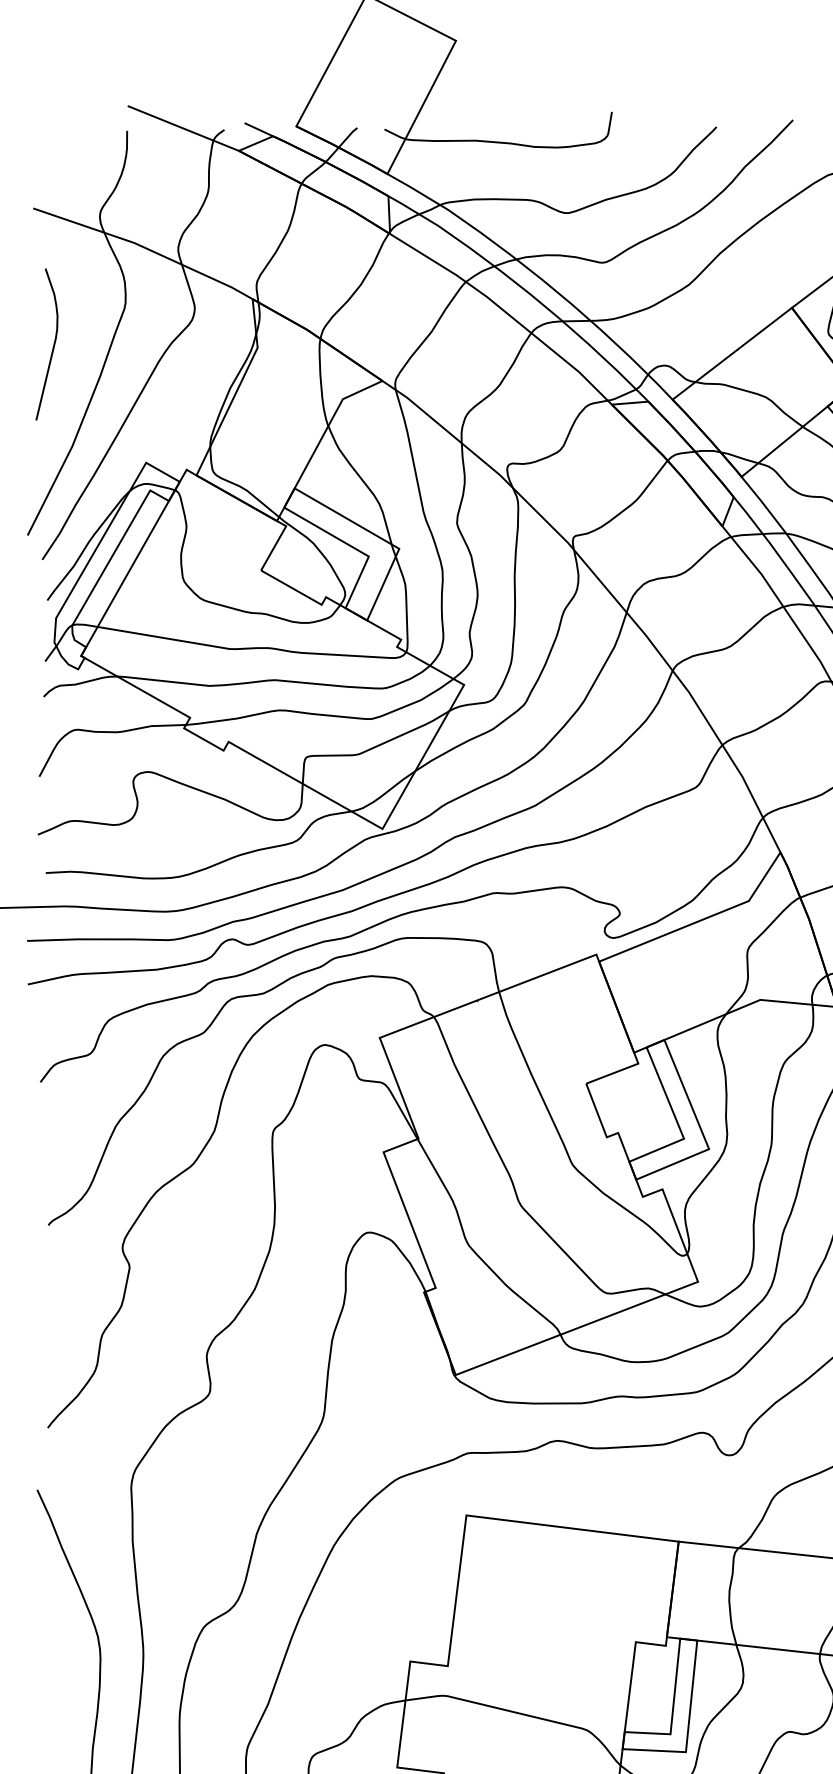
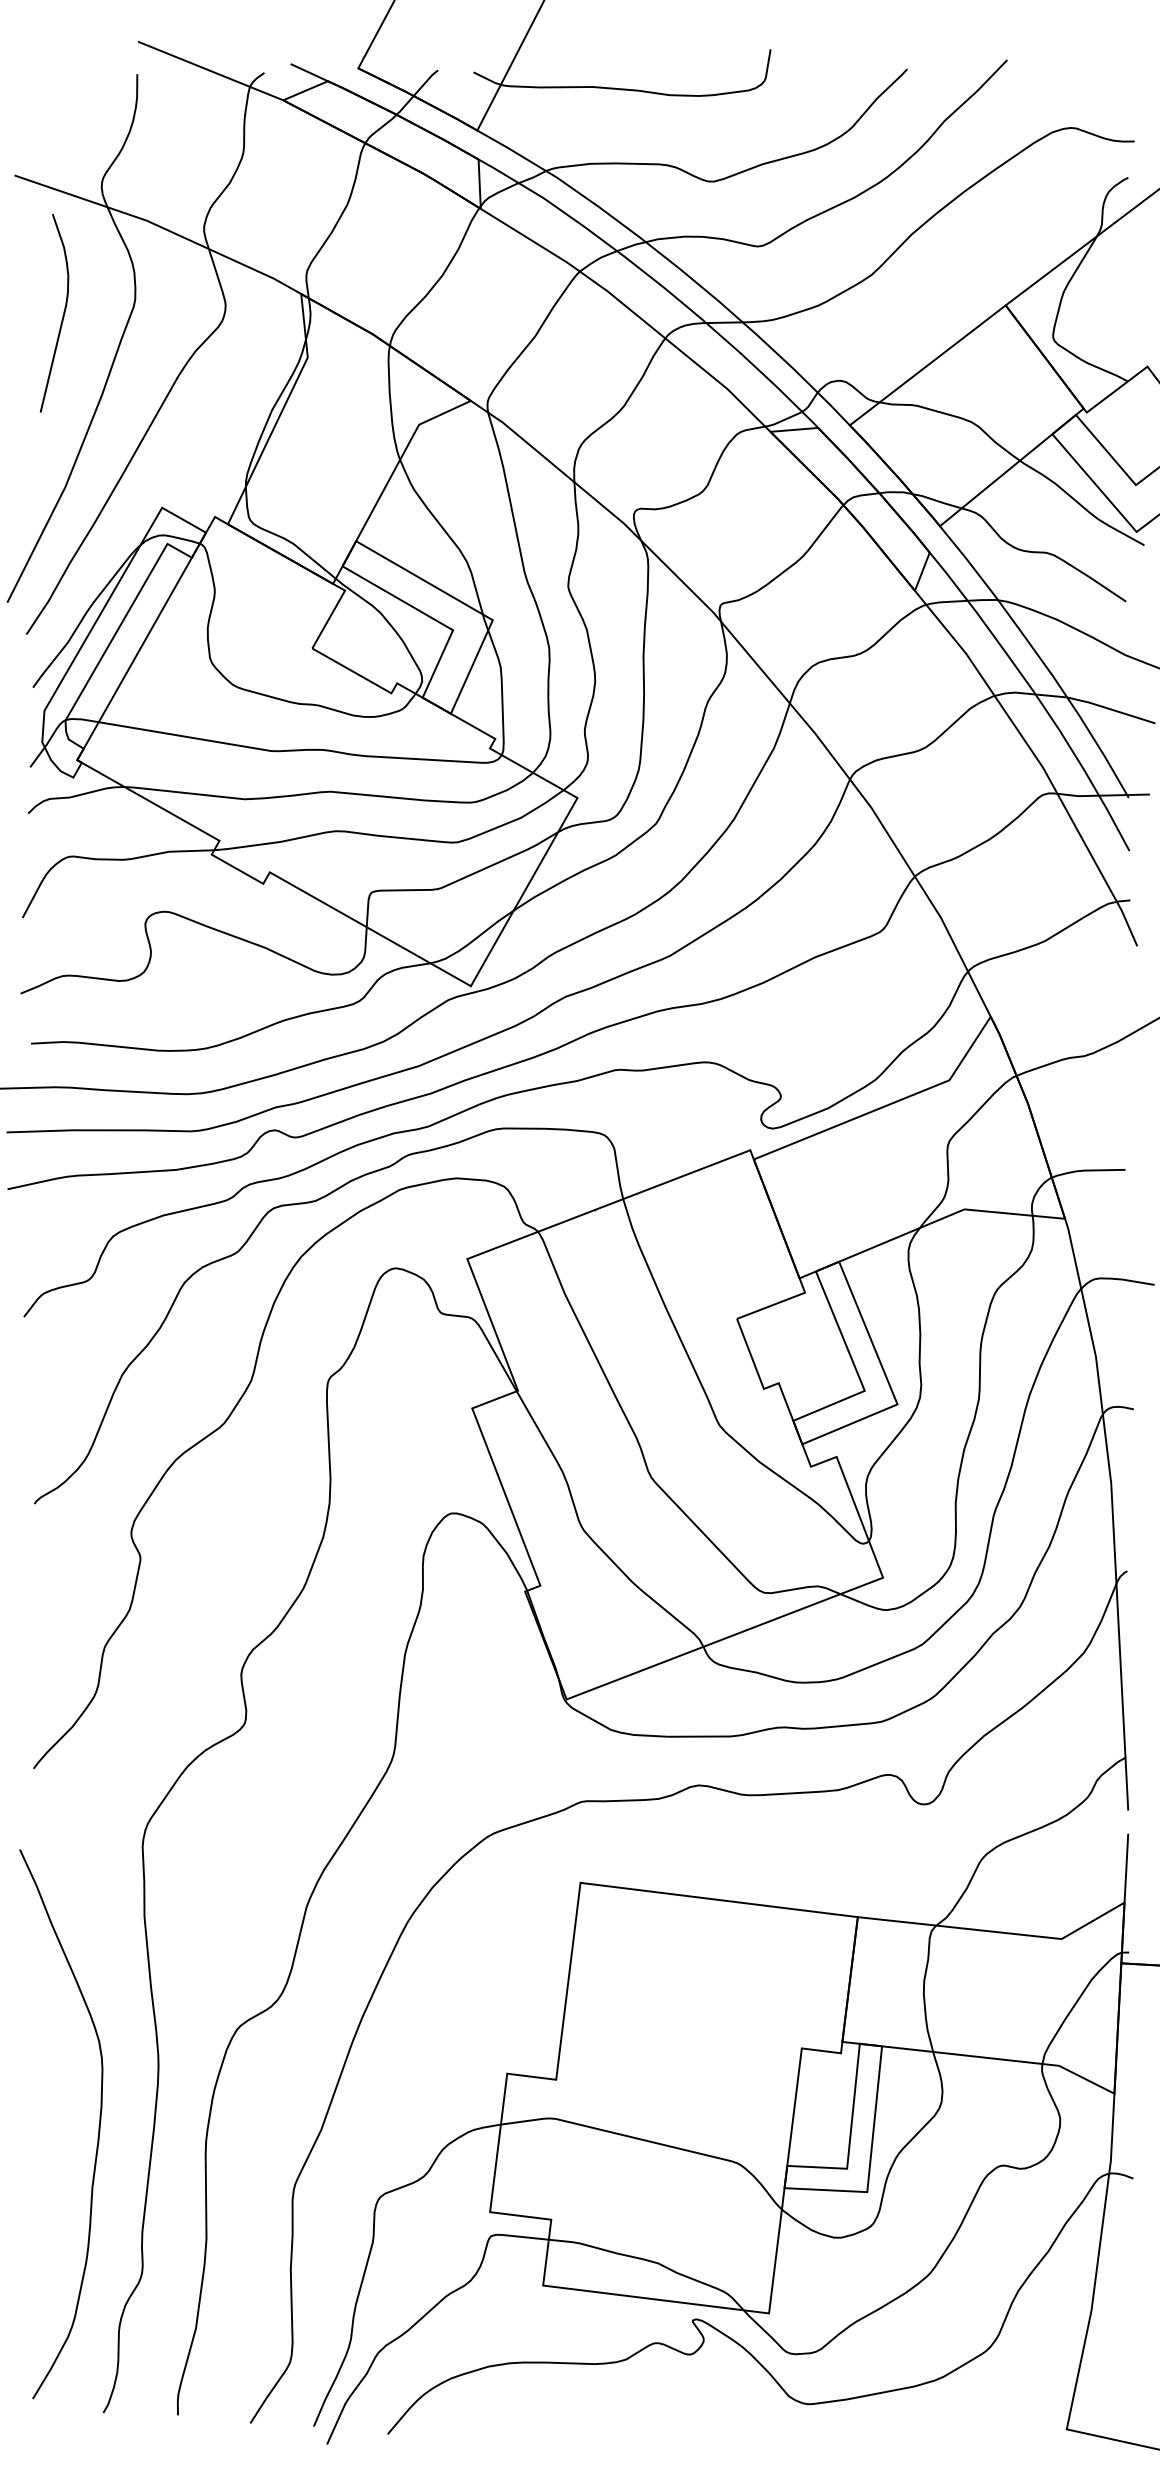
curve: (53, 346) -> (62, 315), moved

